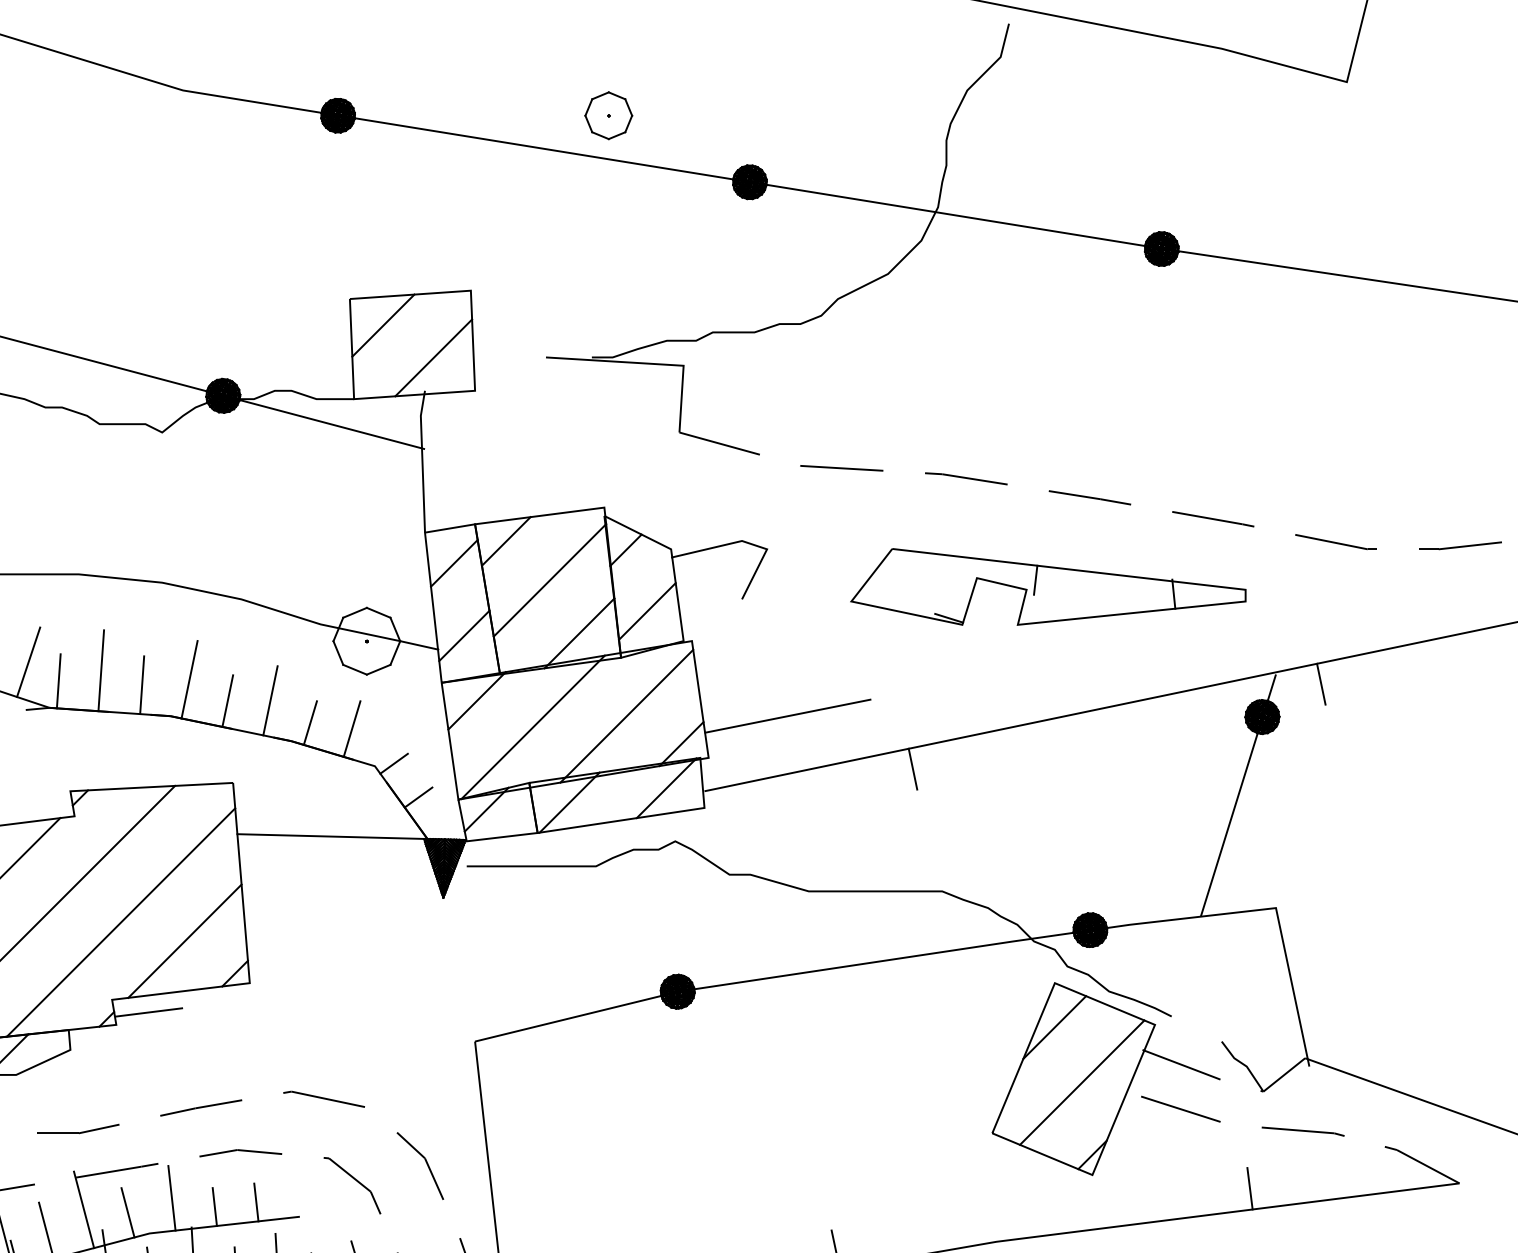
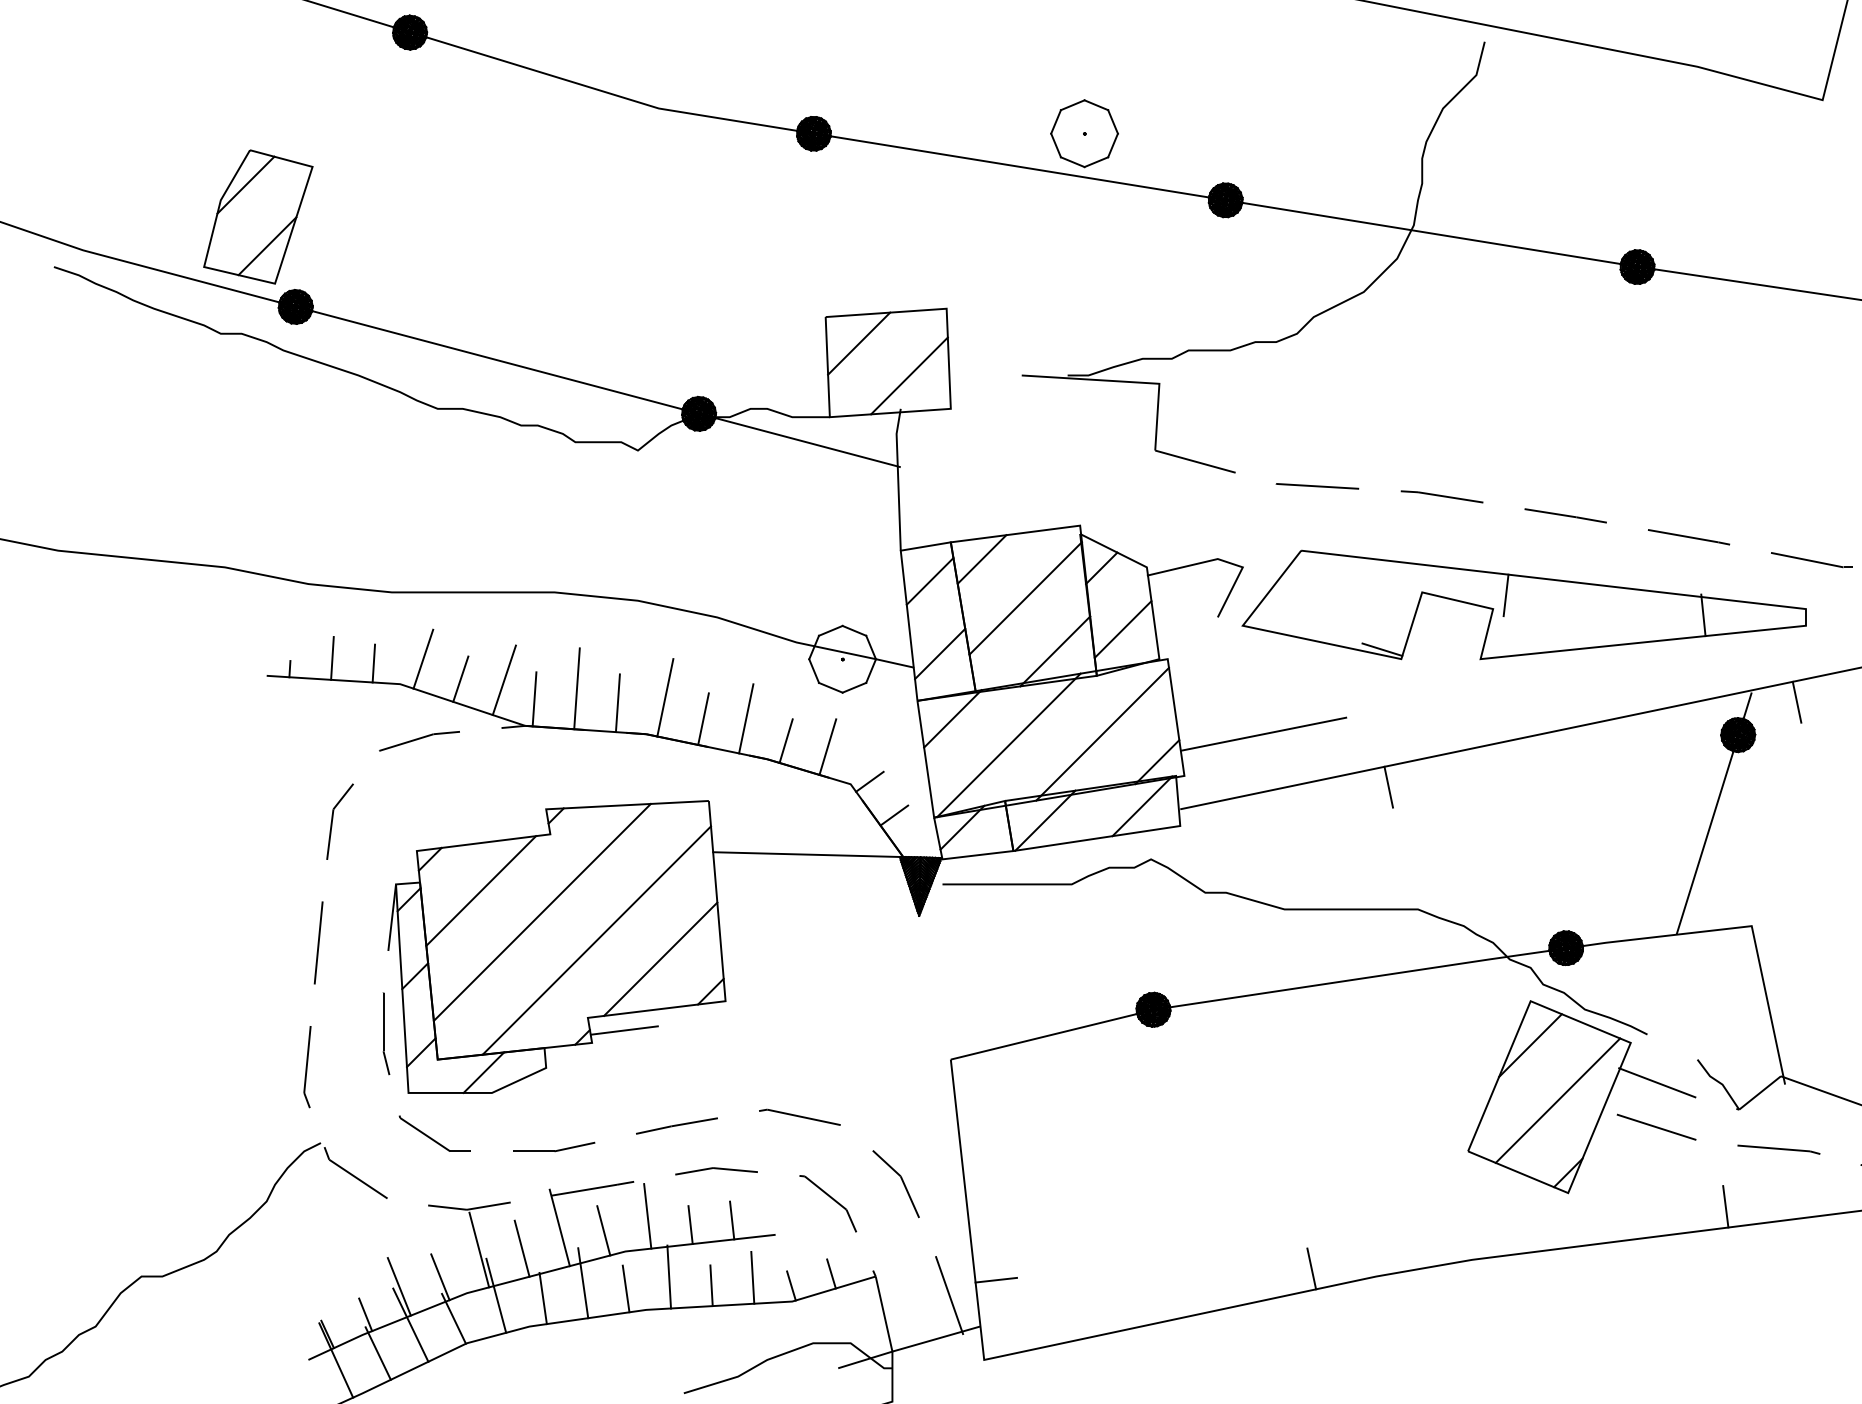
part: (608, 115) -> (1084, 133), size x1.43
part: (1047, 586) -> (1523, 604), size x1.43

